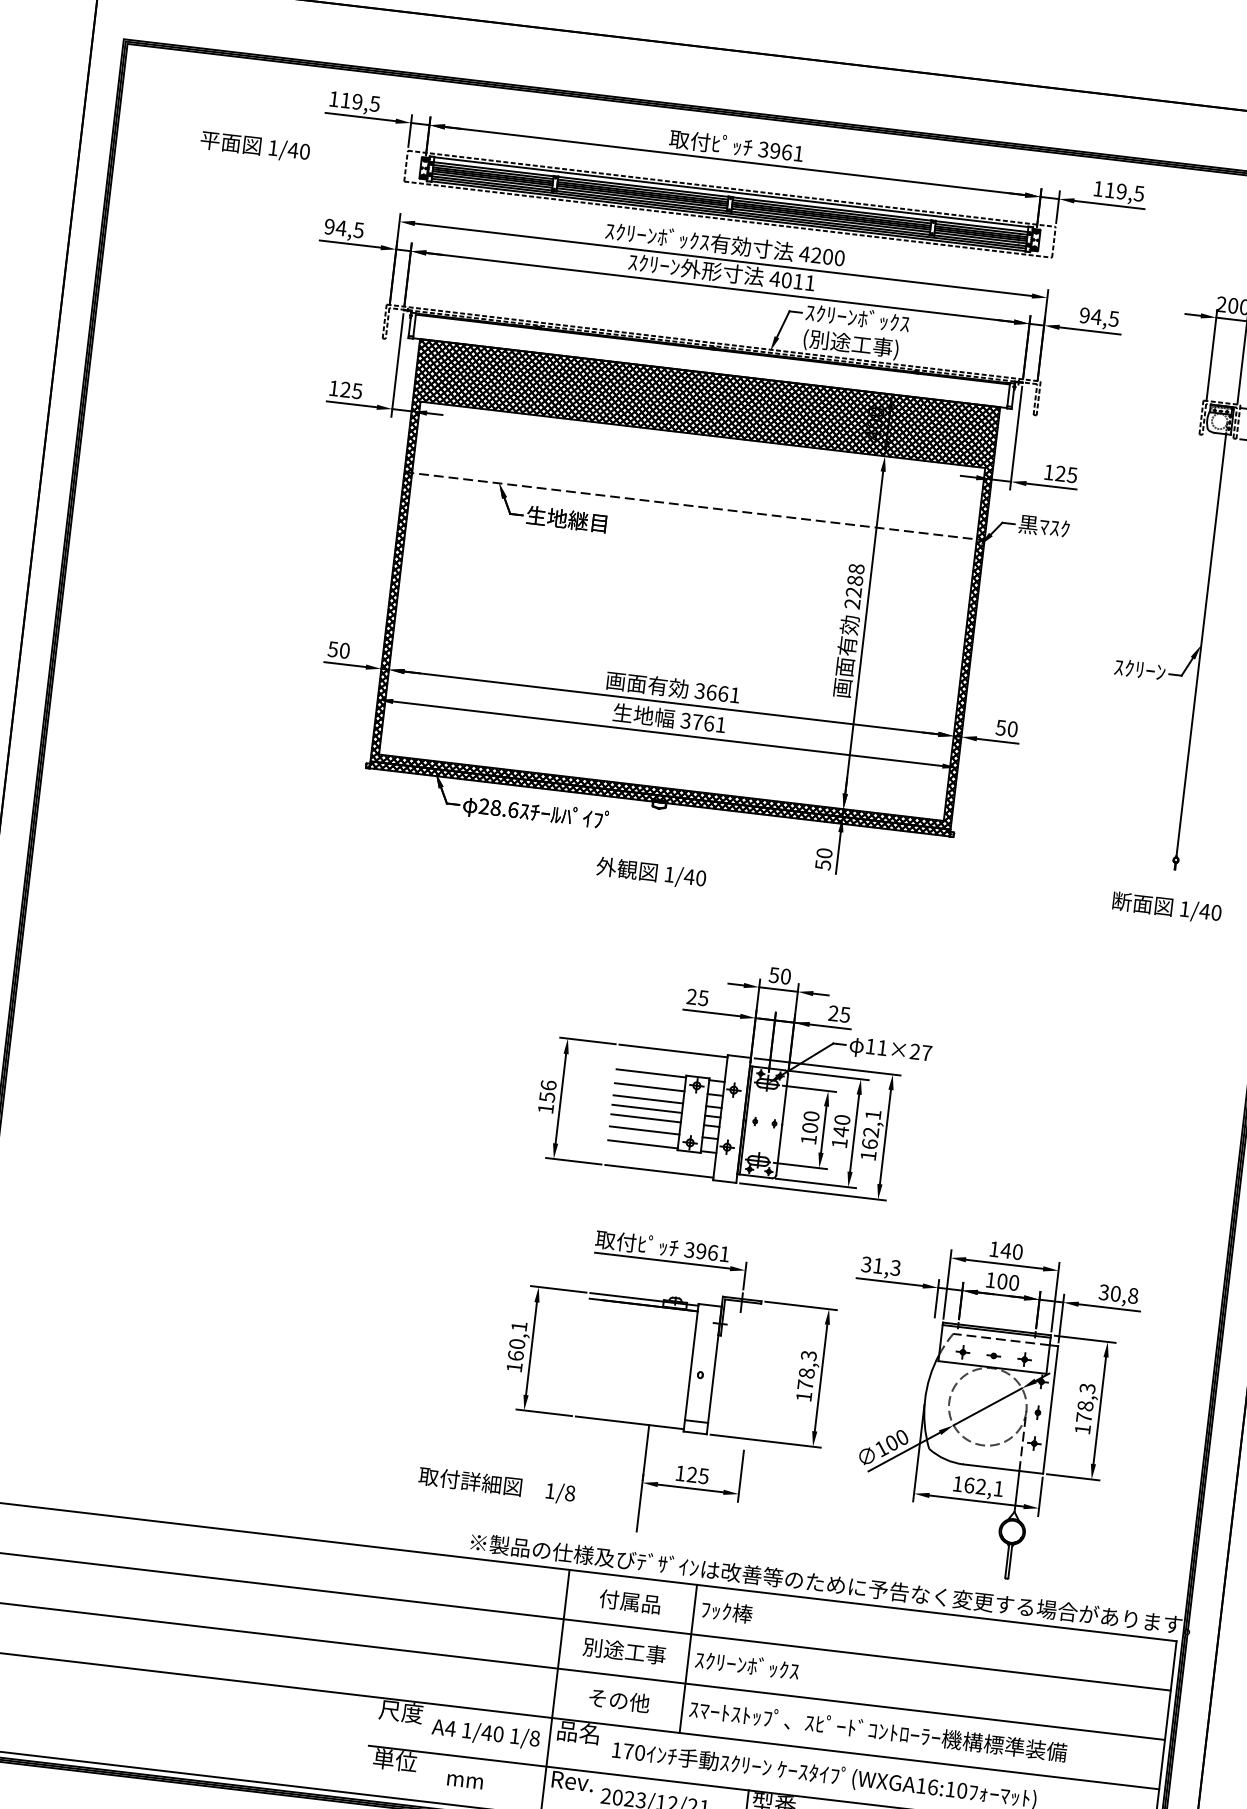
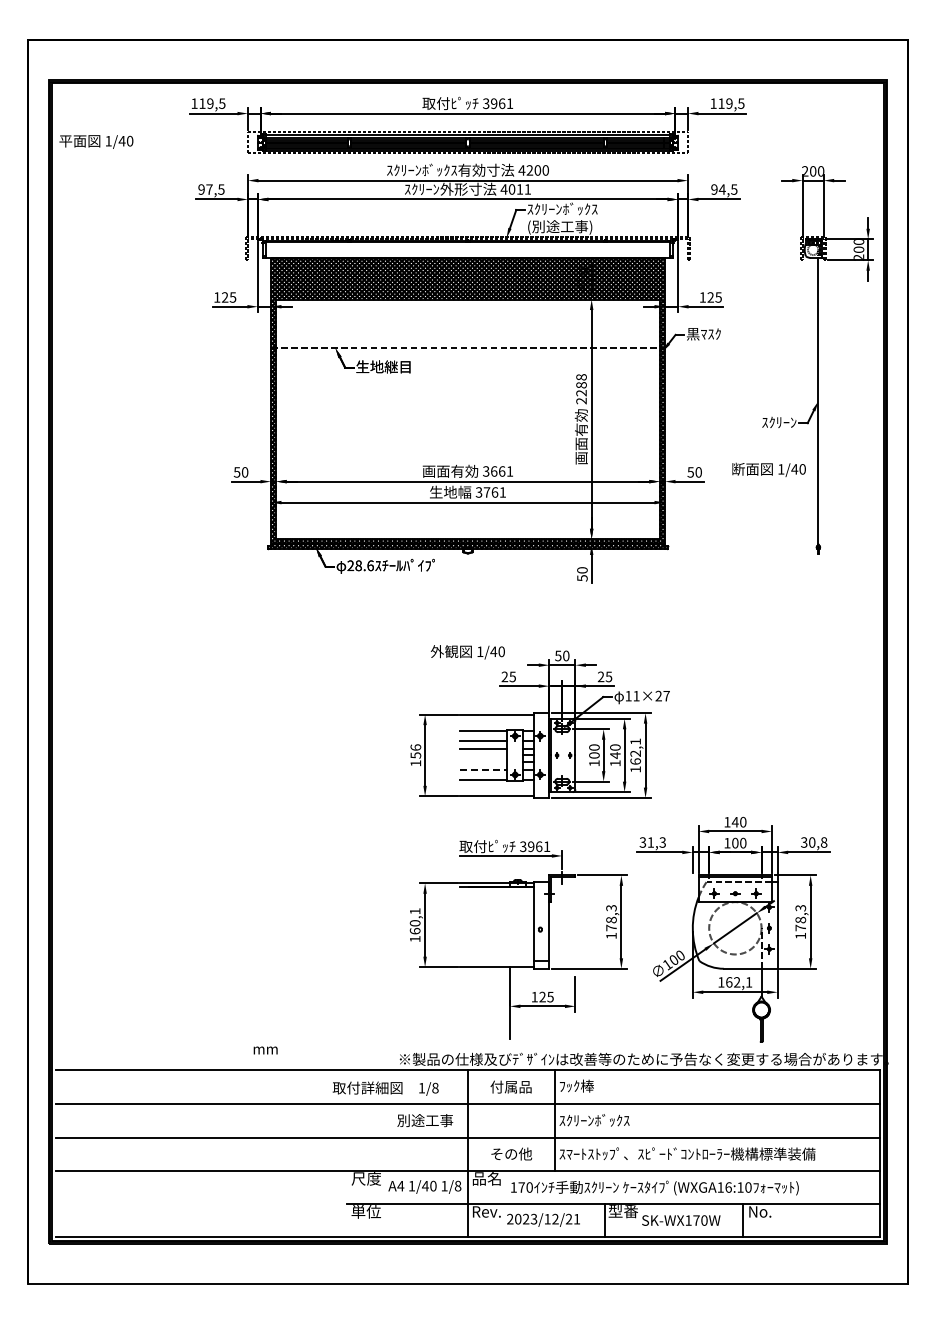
text: (255, 146) -> (96, 141), moved
text: (341, 228) -> (209, 189), 94,5 -> 97,5
text: (650, 873) -> (467, 652), moved
text: (1166, 907) -> (768, 469), moved
line: (646, 1108) -> (483, 755), removed
line: (645, 1117) -> (483, 761), removed
line: (644, 1130) -> (483, 770), solid -> dashed
text: (496, 1485) -> (385, 1088), moved
text: (624, 1651) -> (425, 1120), moved
text: (464, 1781) -> (265, 1050), moved

